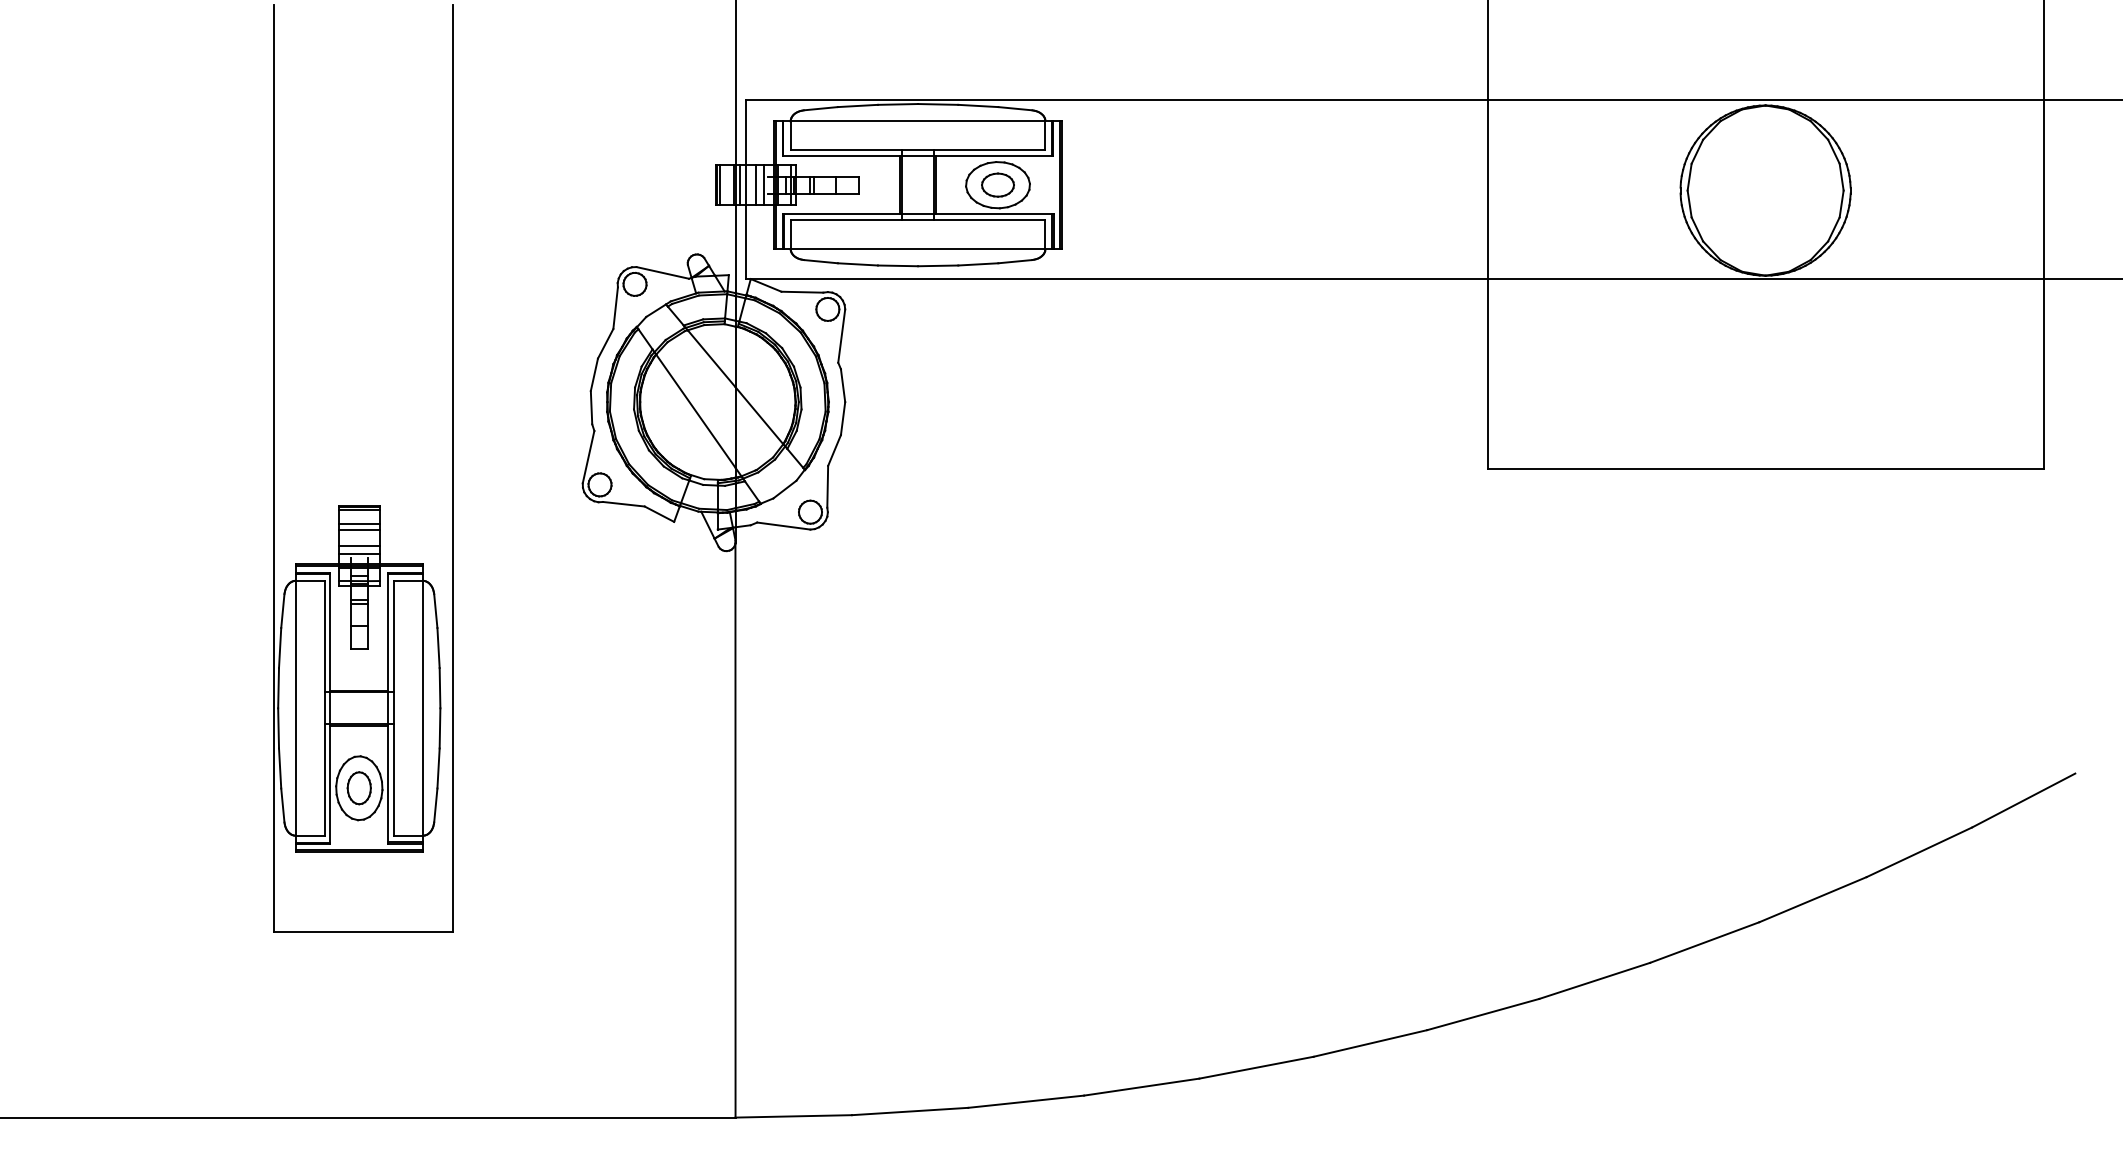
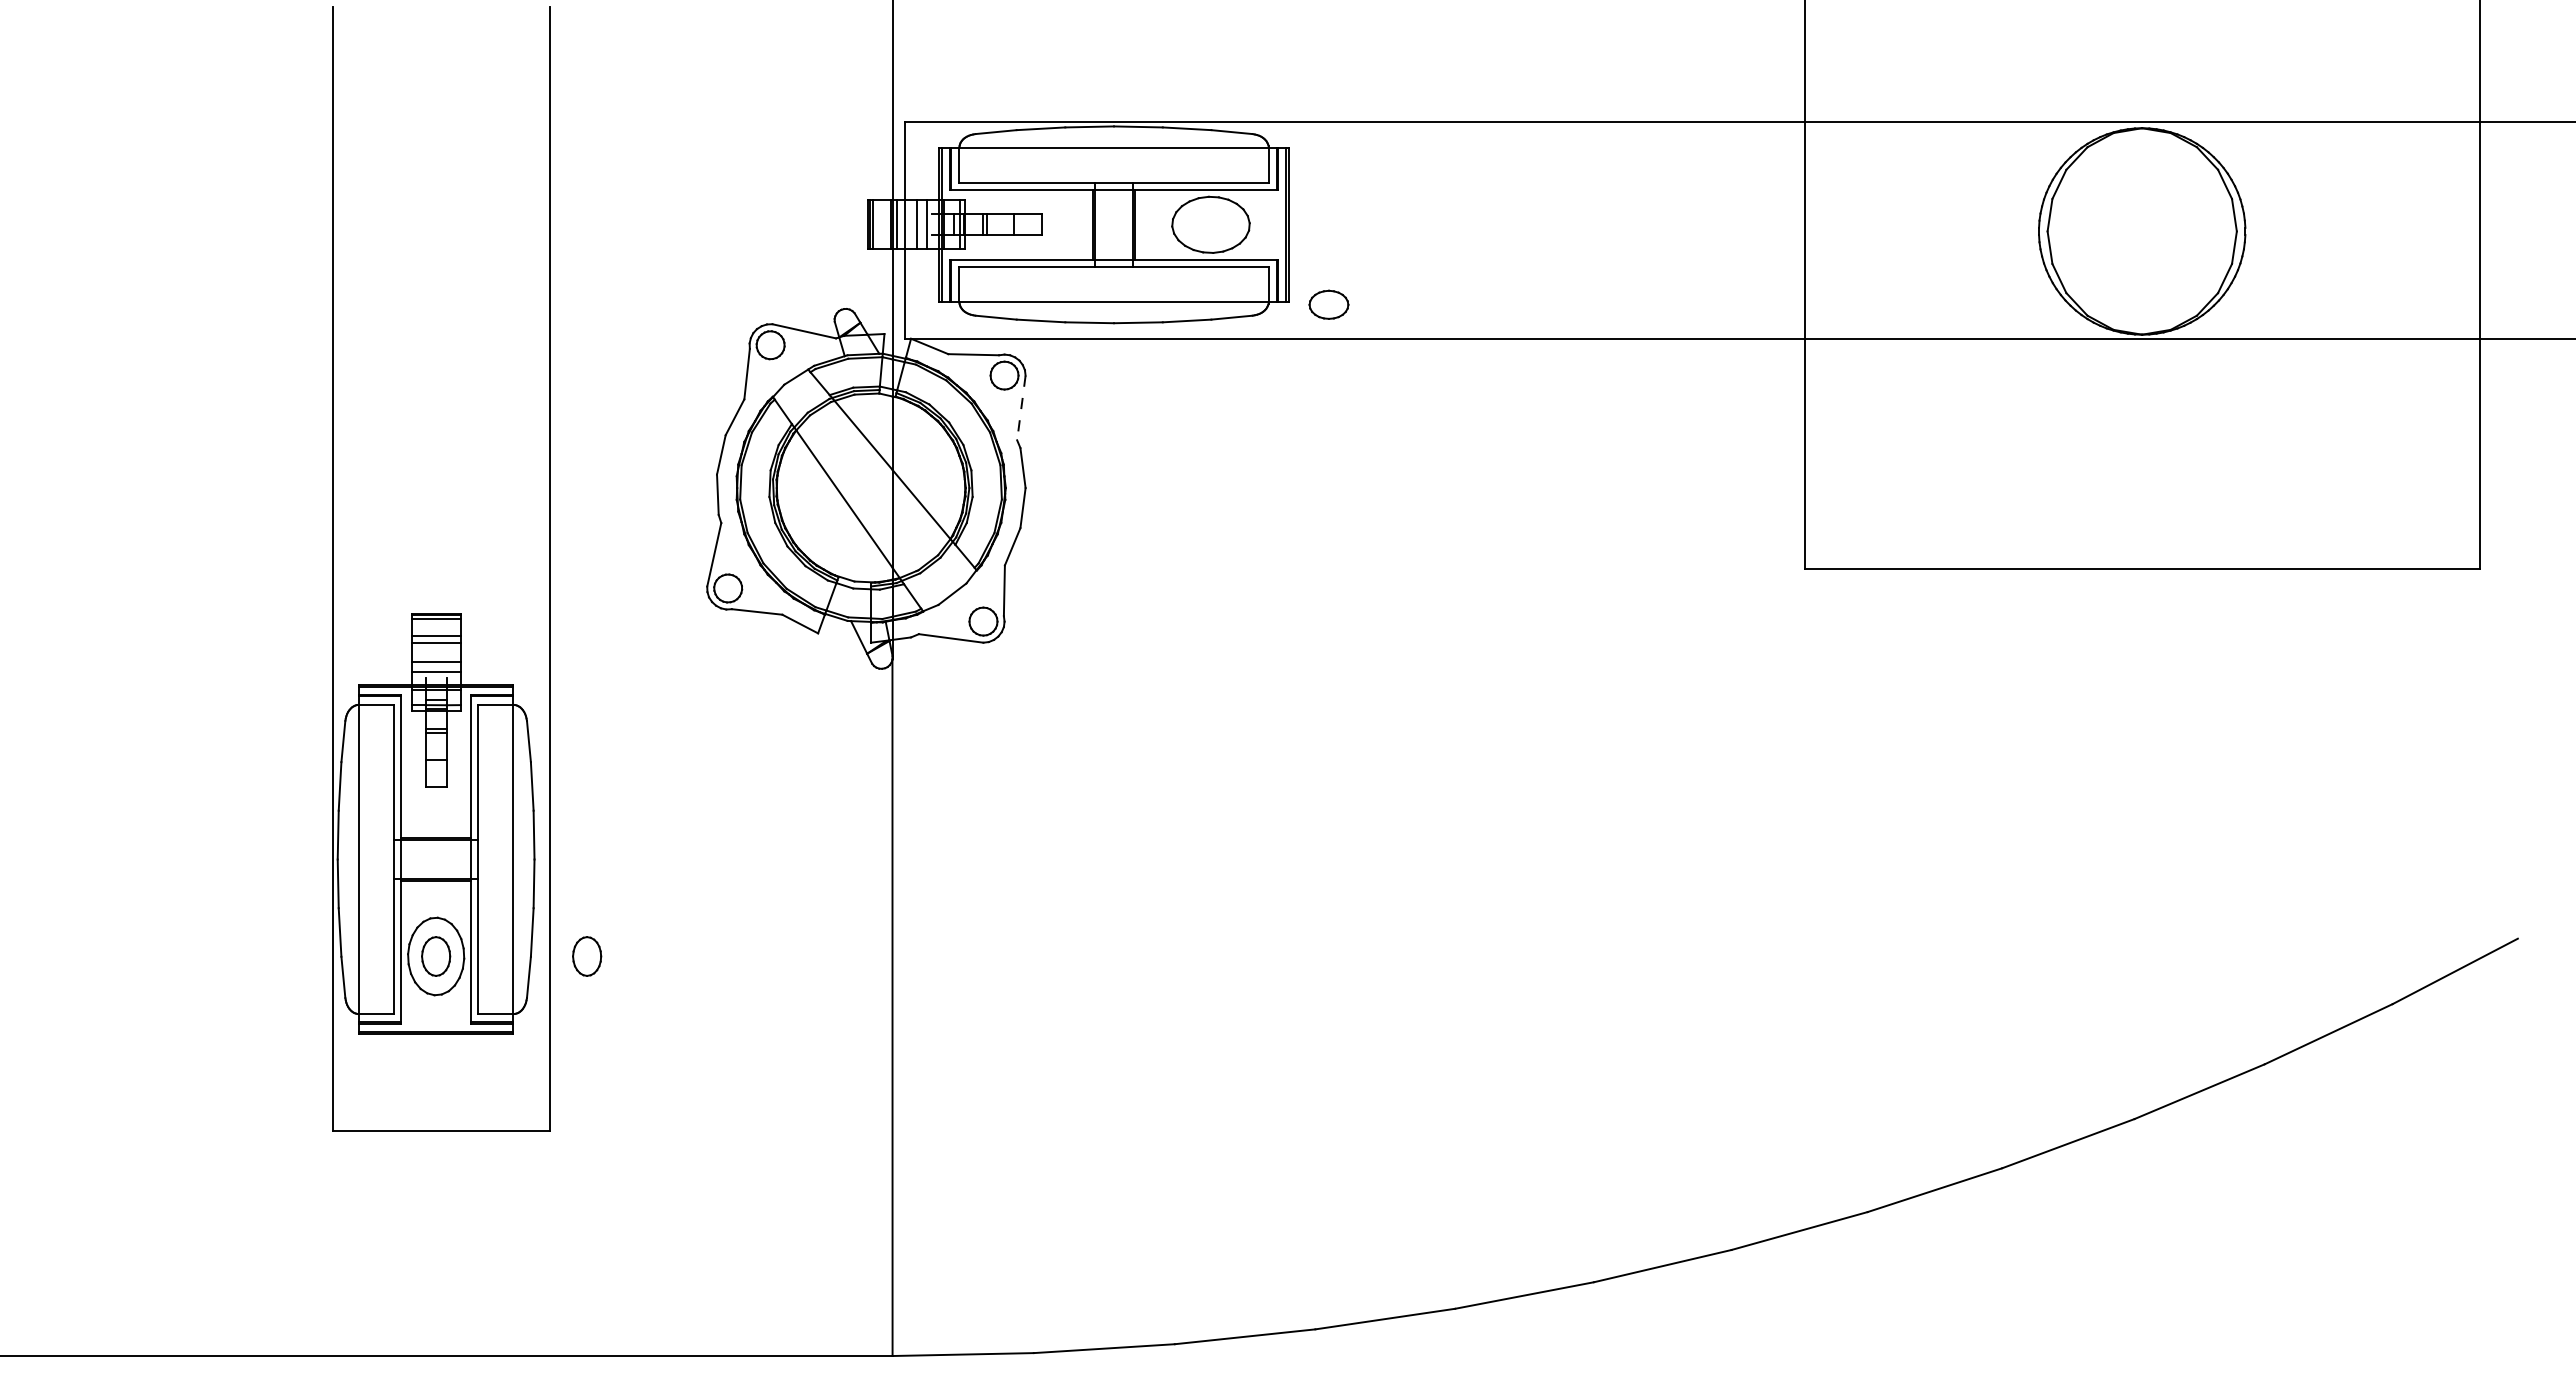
part: (997, 184) -> (1328, 304), moved
line: (841, 335) -> (1021, 407), solid -> dashed
part: (484, 788) -> (587, 956), added

